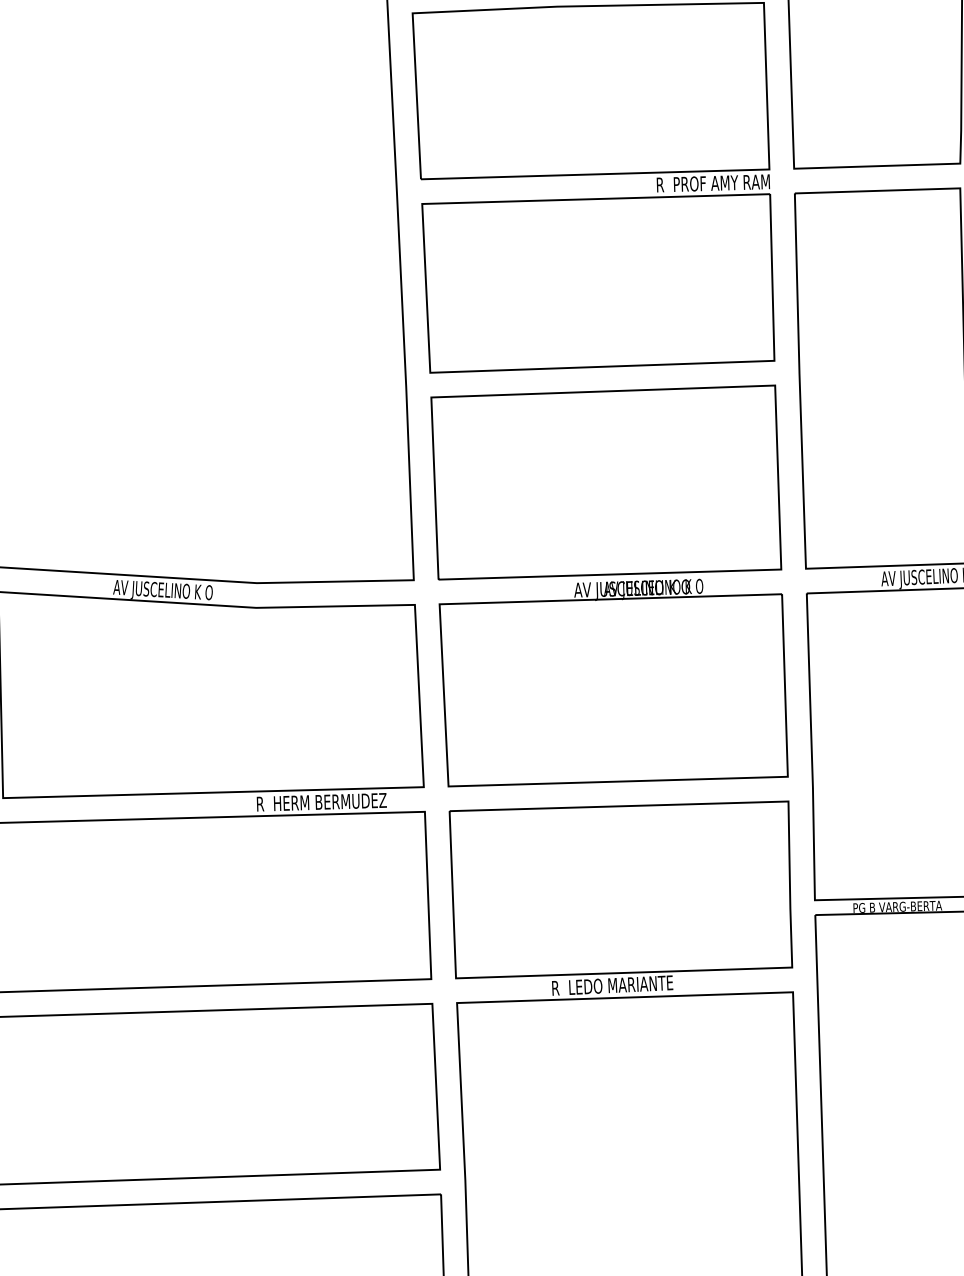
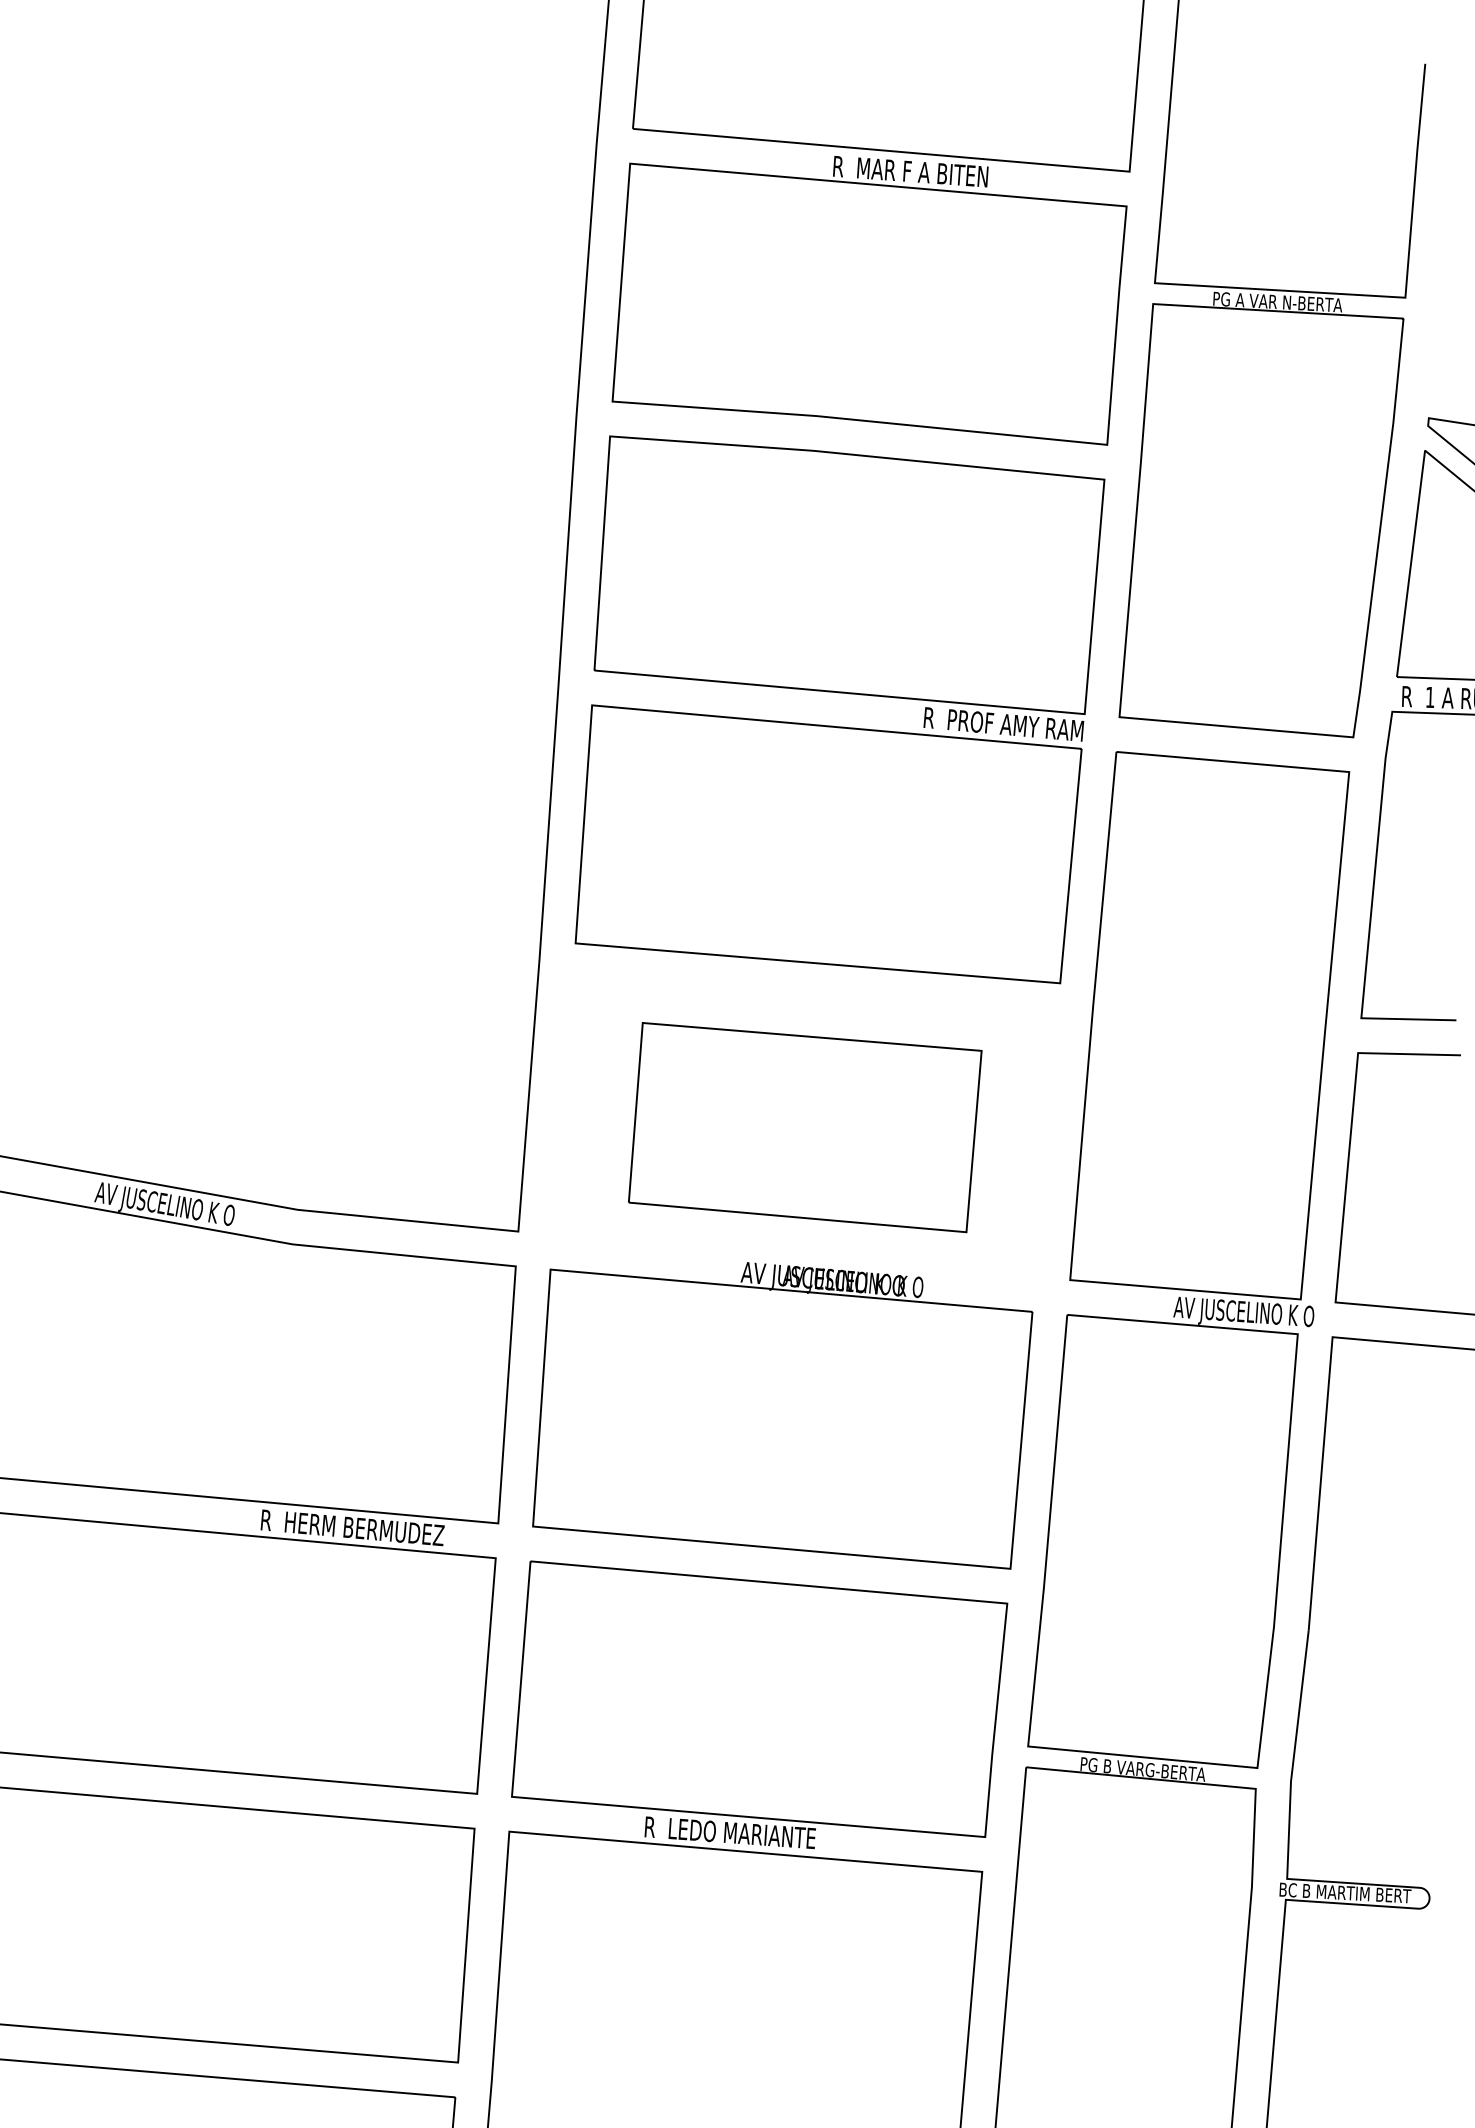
part: (607, 483) -> (805, 1127), size x0.7

